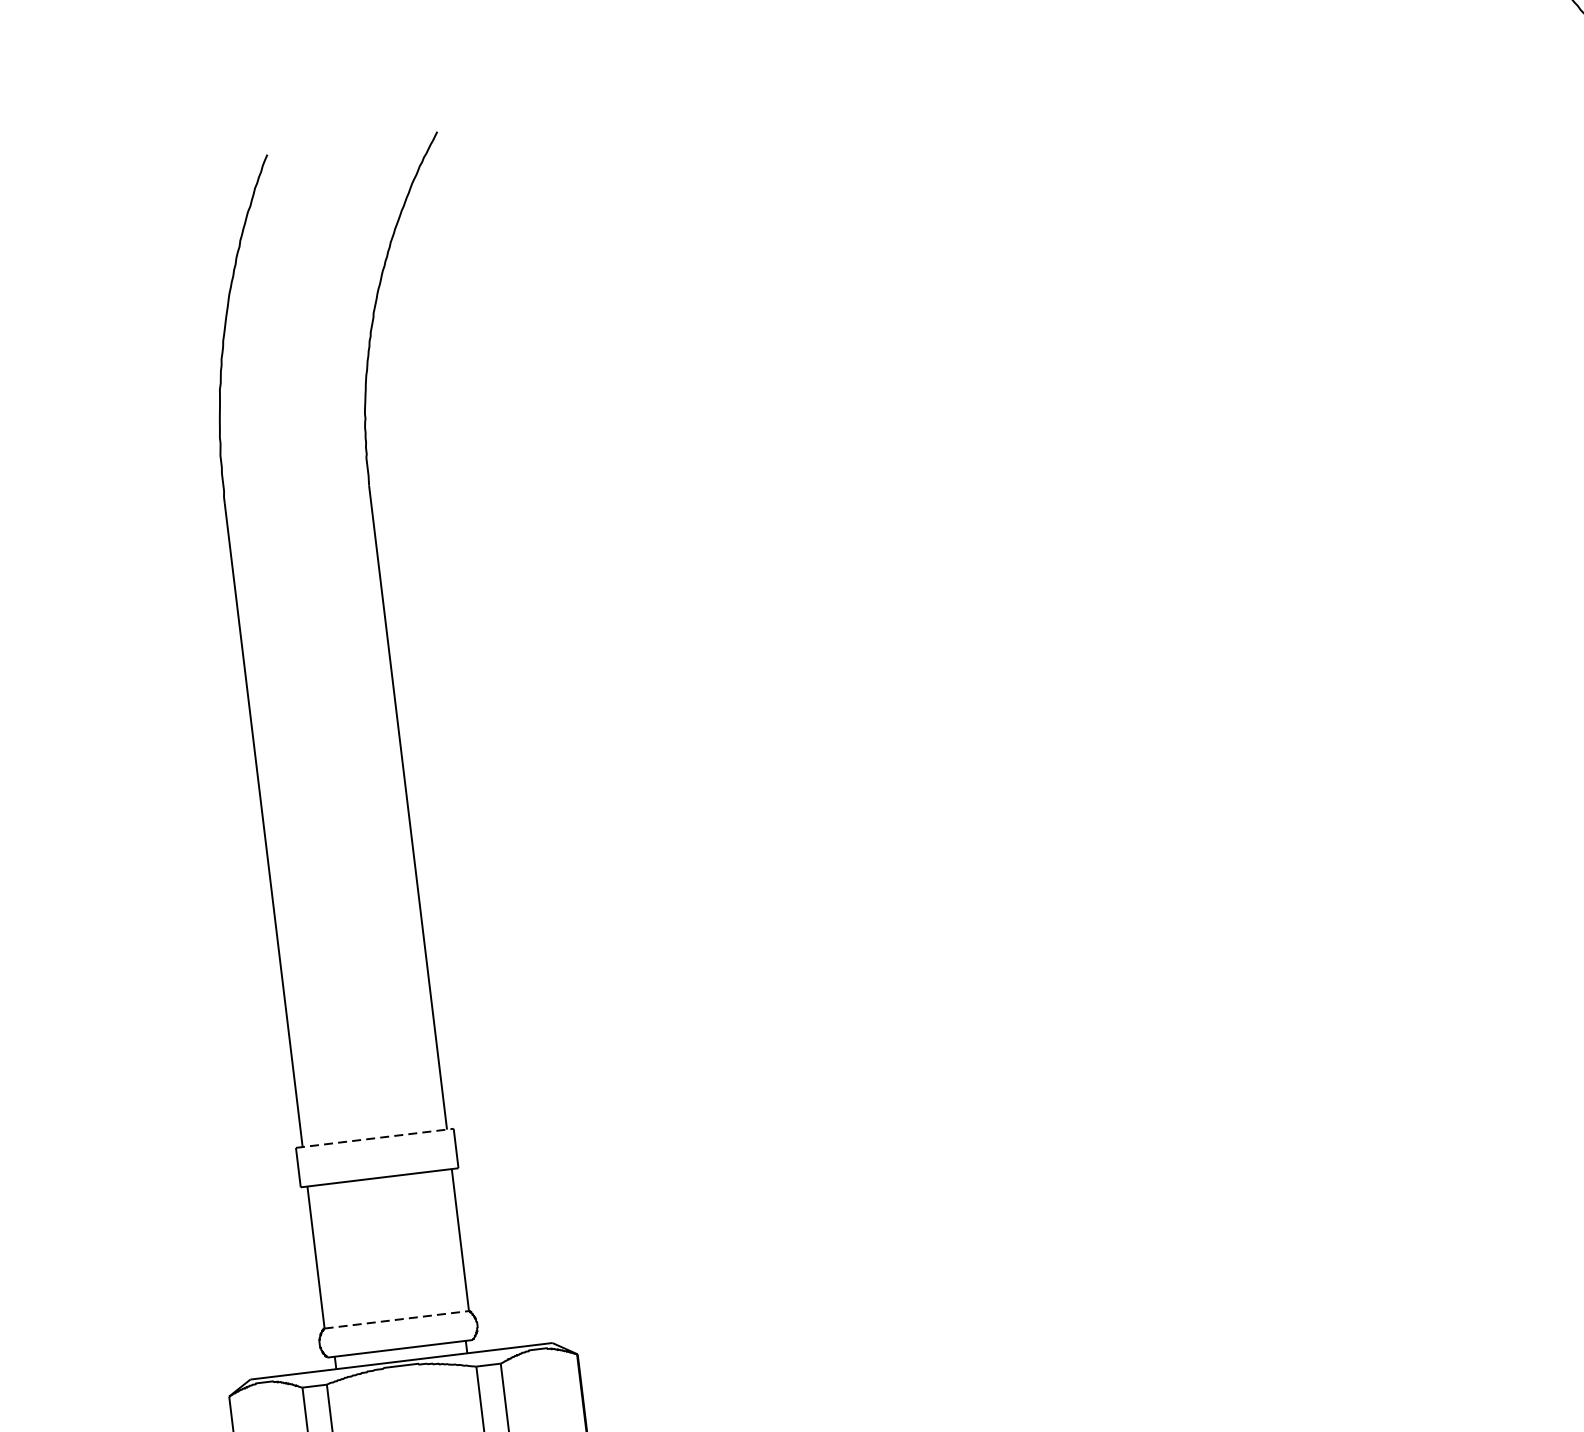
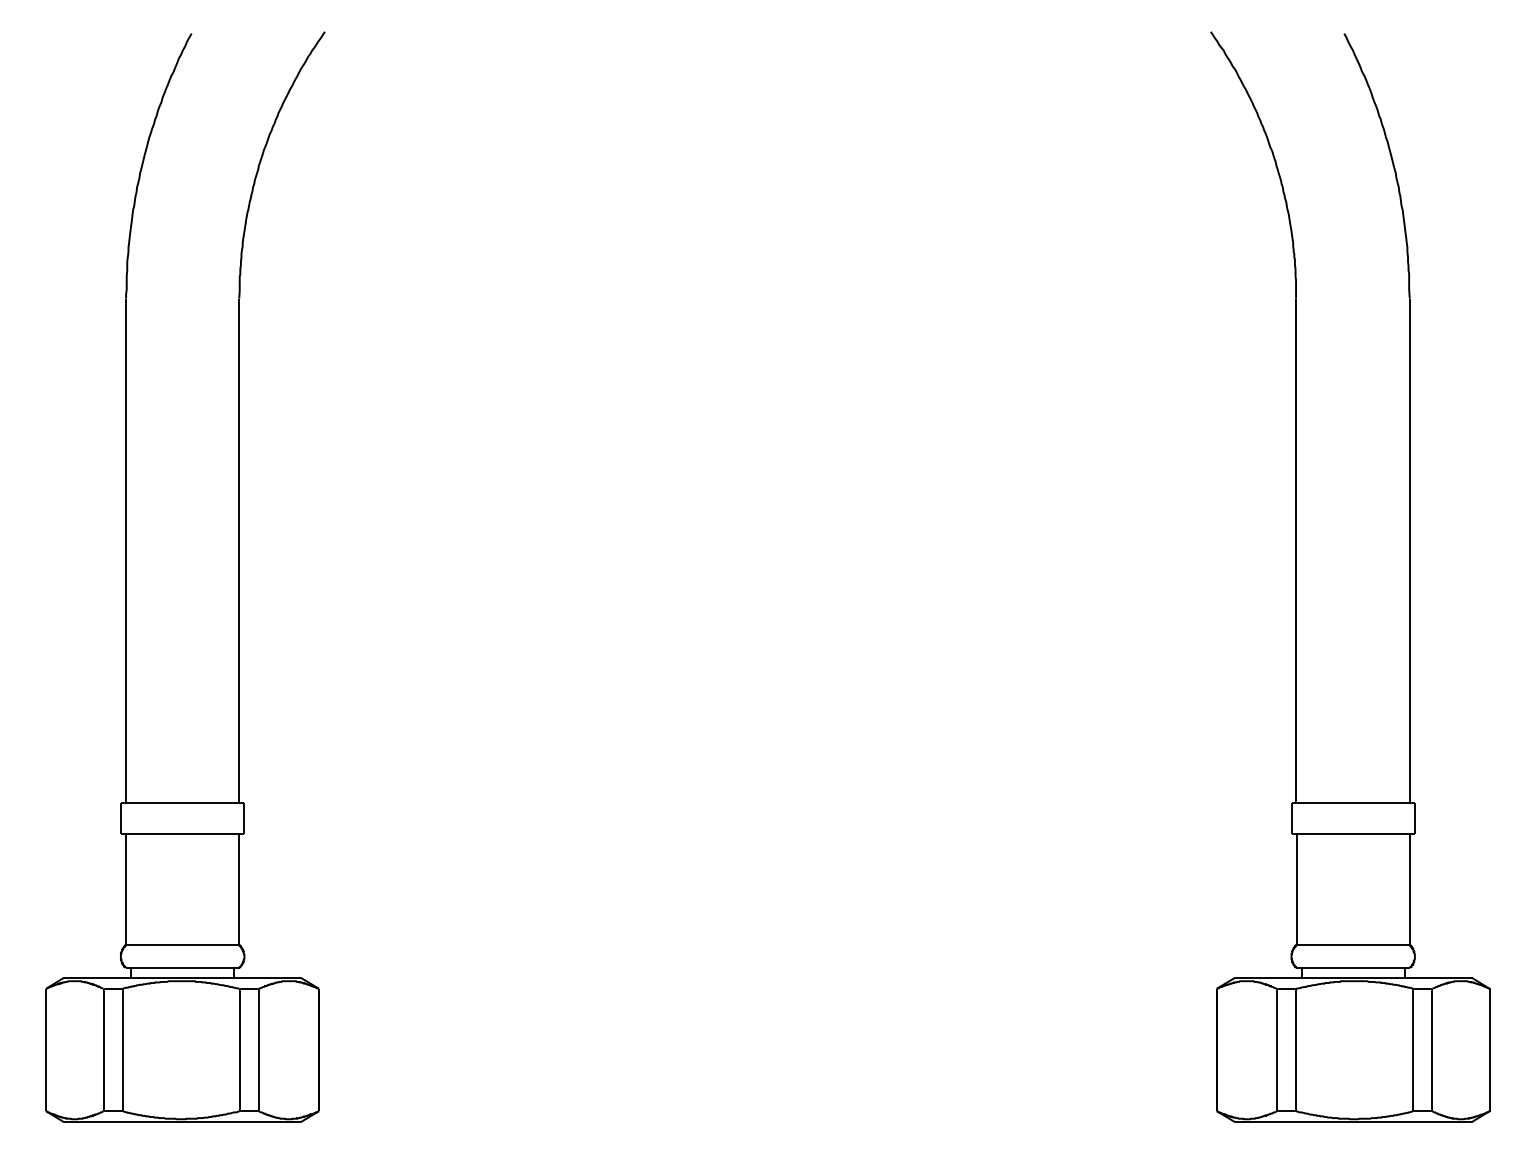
line: (374, 1138) -> (182, 803), dashed -> solid
line: (396, 1320) -> (182, 945), dashed -> solid

